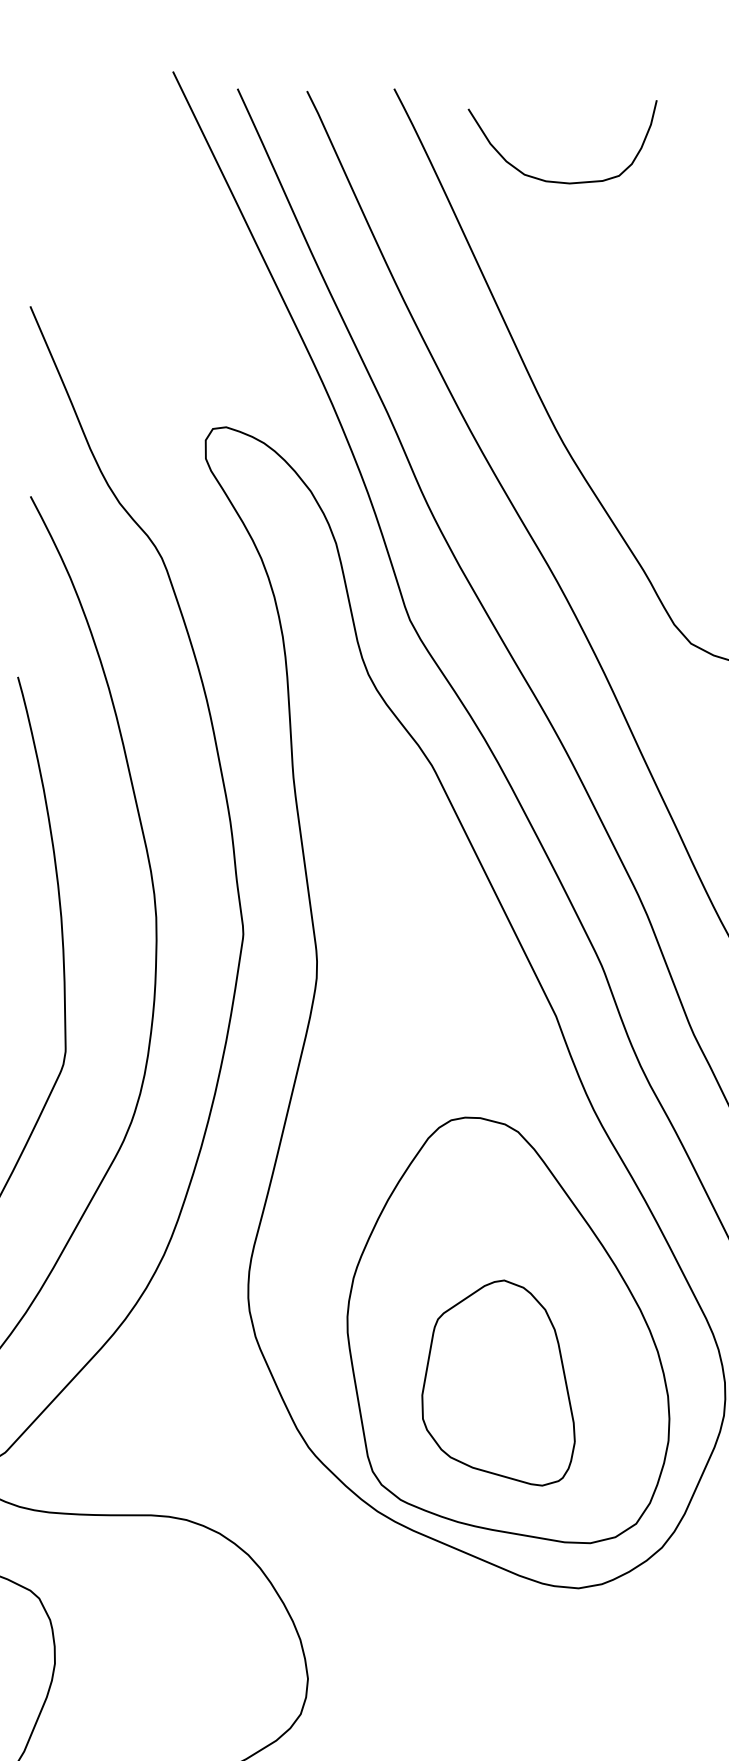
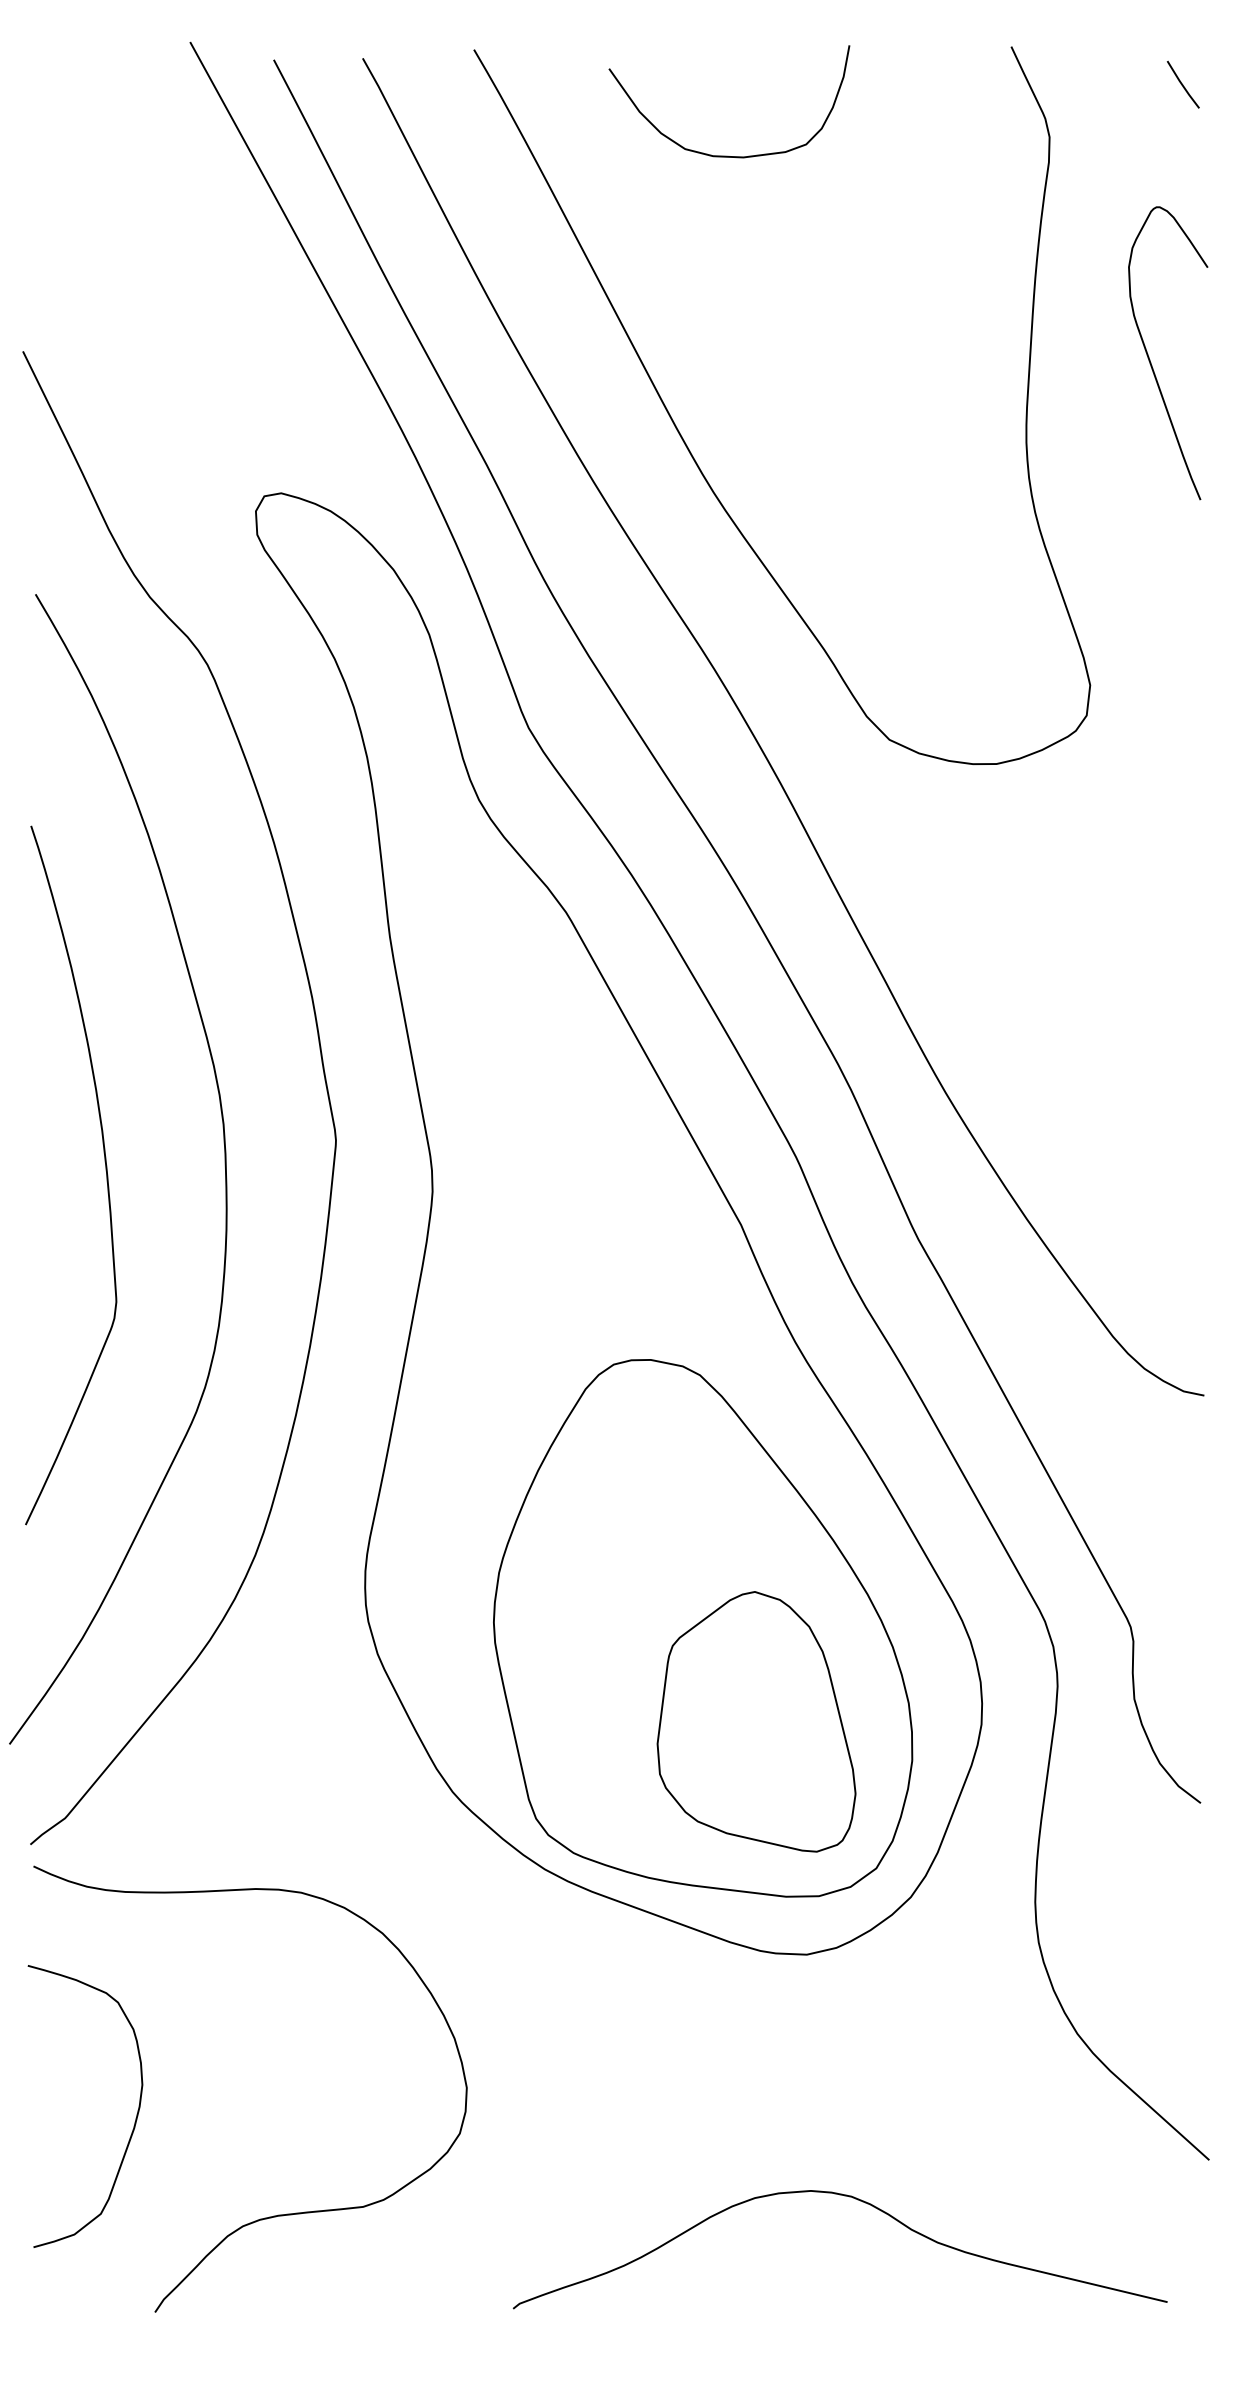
curve: (558, 181) -> (728, 155), moved
part: (500, 1381) -> (756, 1721), moved

